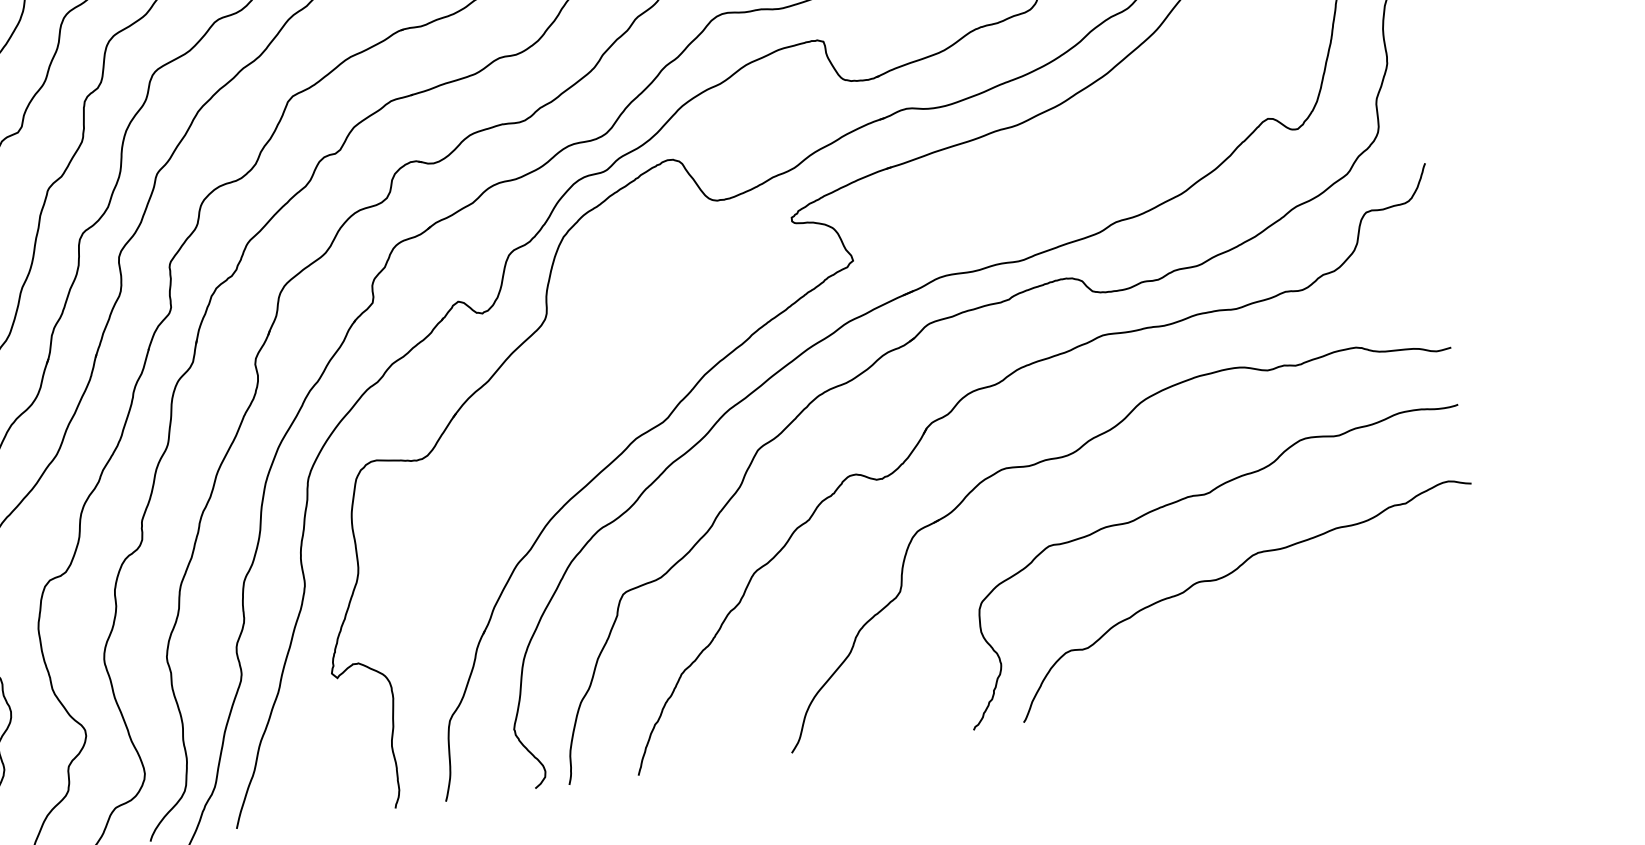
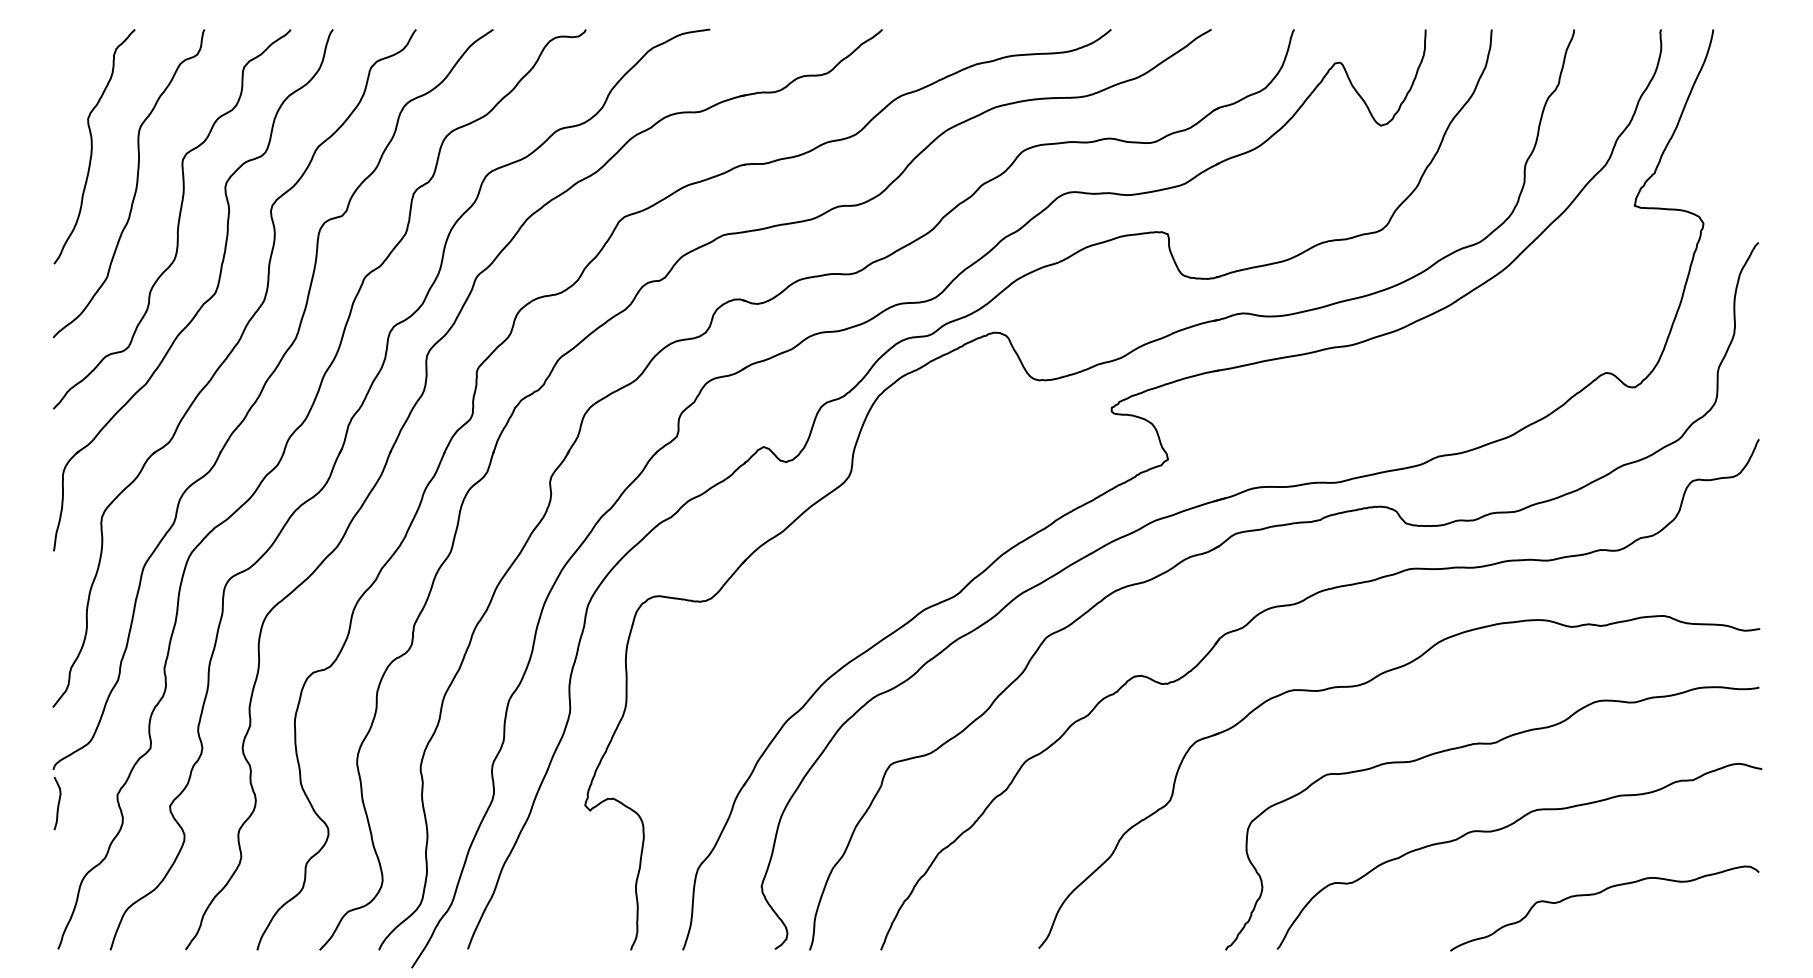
curve: (1330, 625) -> (1600, 893), added

